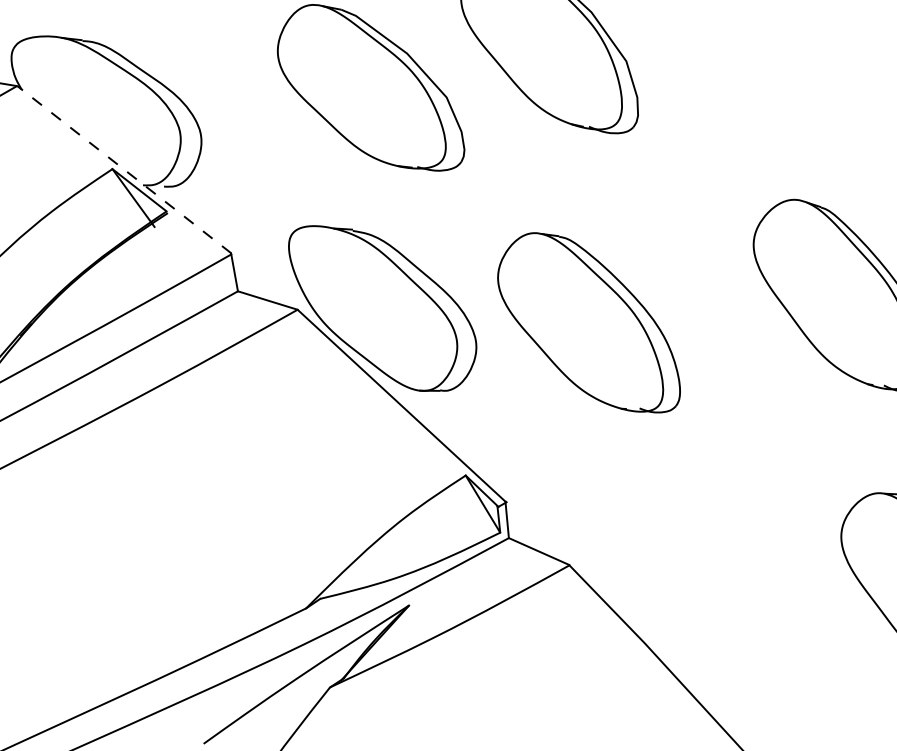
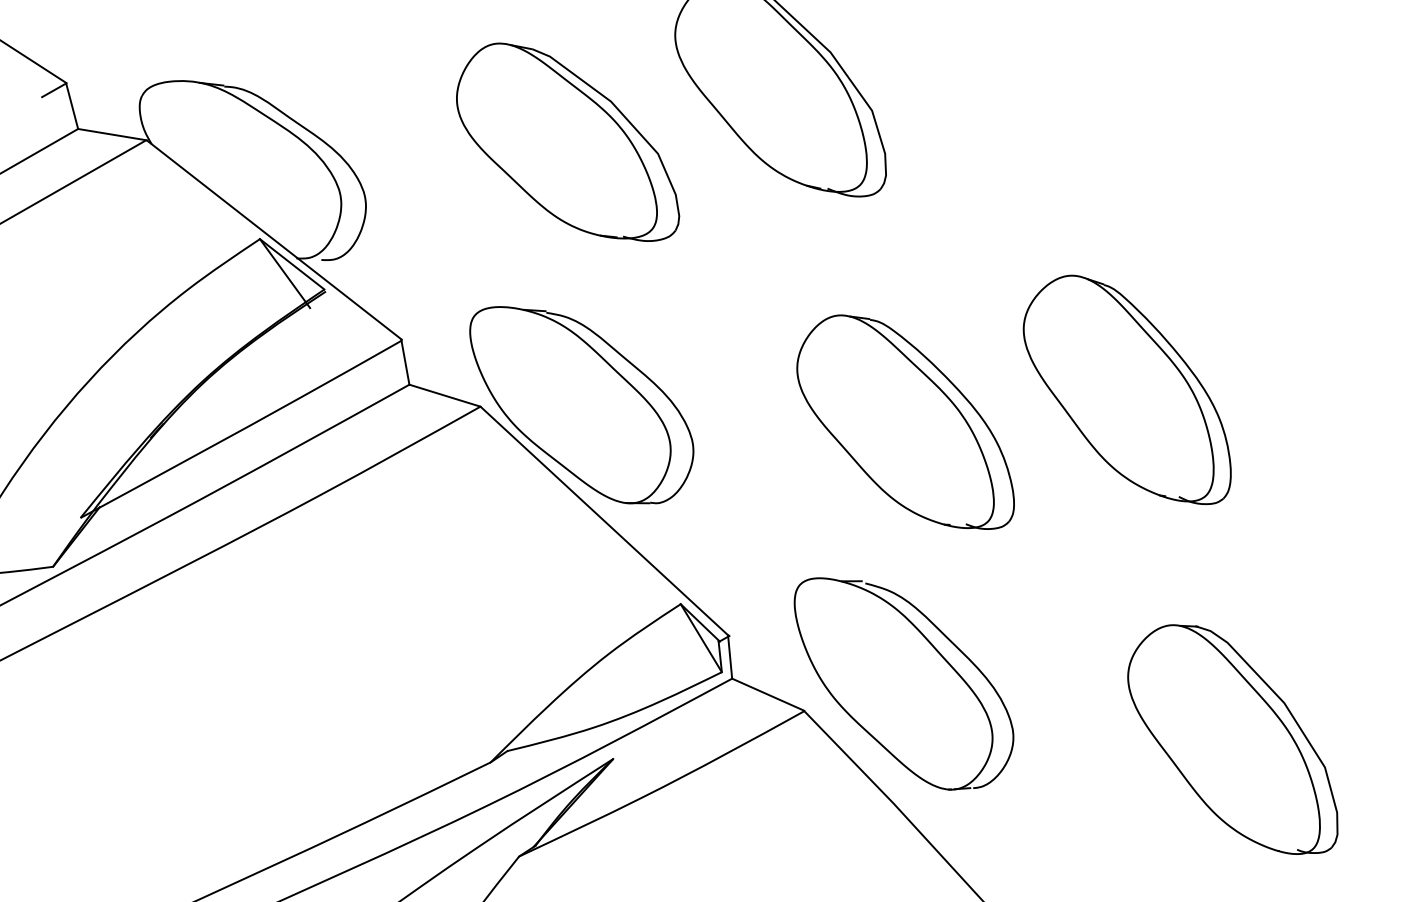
line: (124, 170) -> (274, 240), dashed -> solid
part: (588, 322) -> (905, 421), moved
part: (652, 542) -> (903, 683), added

